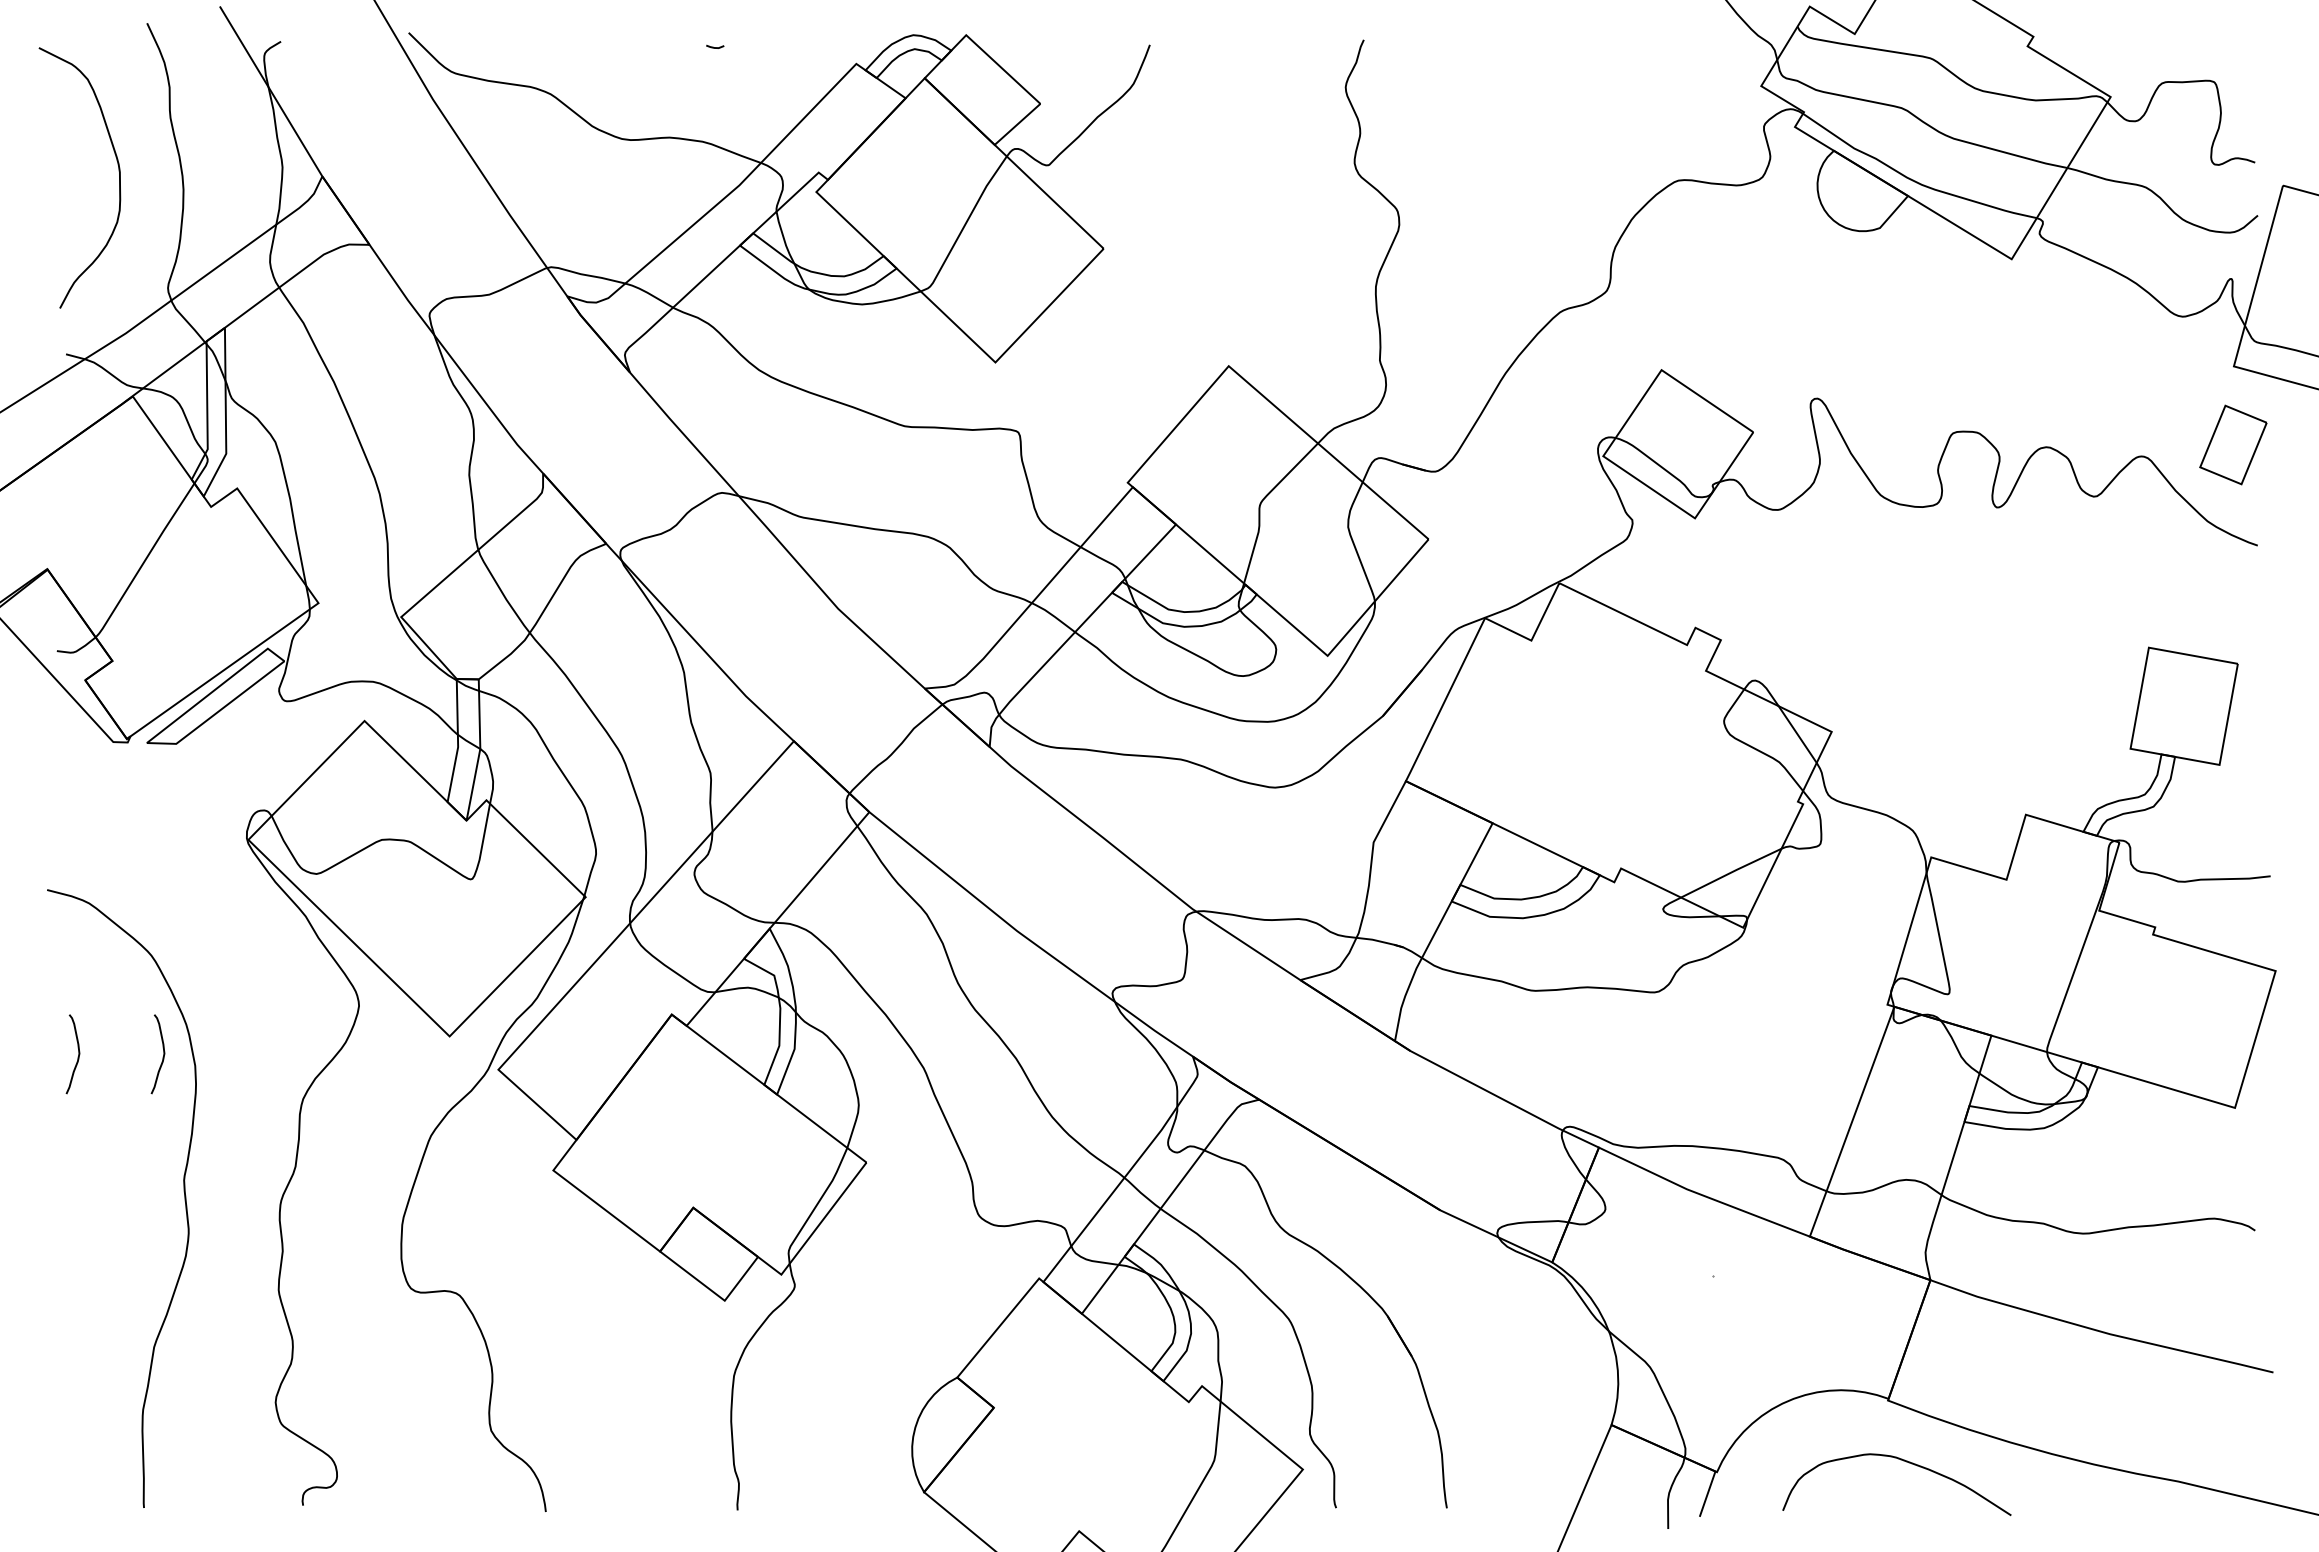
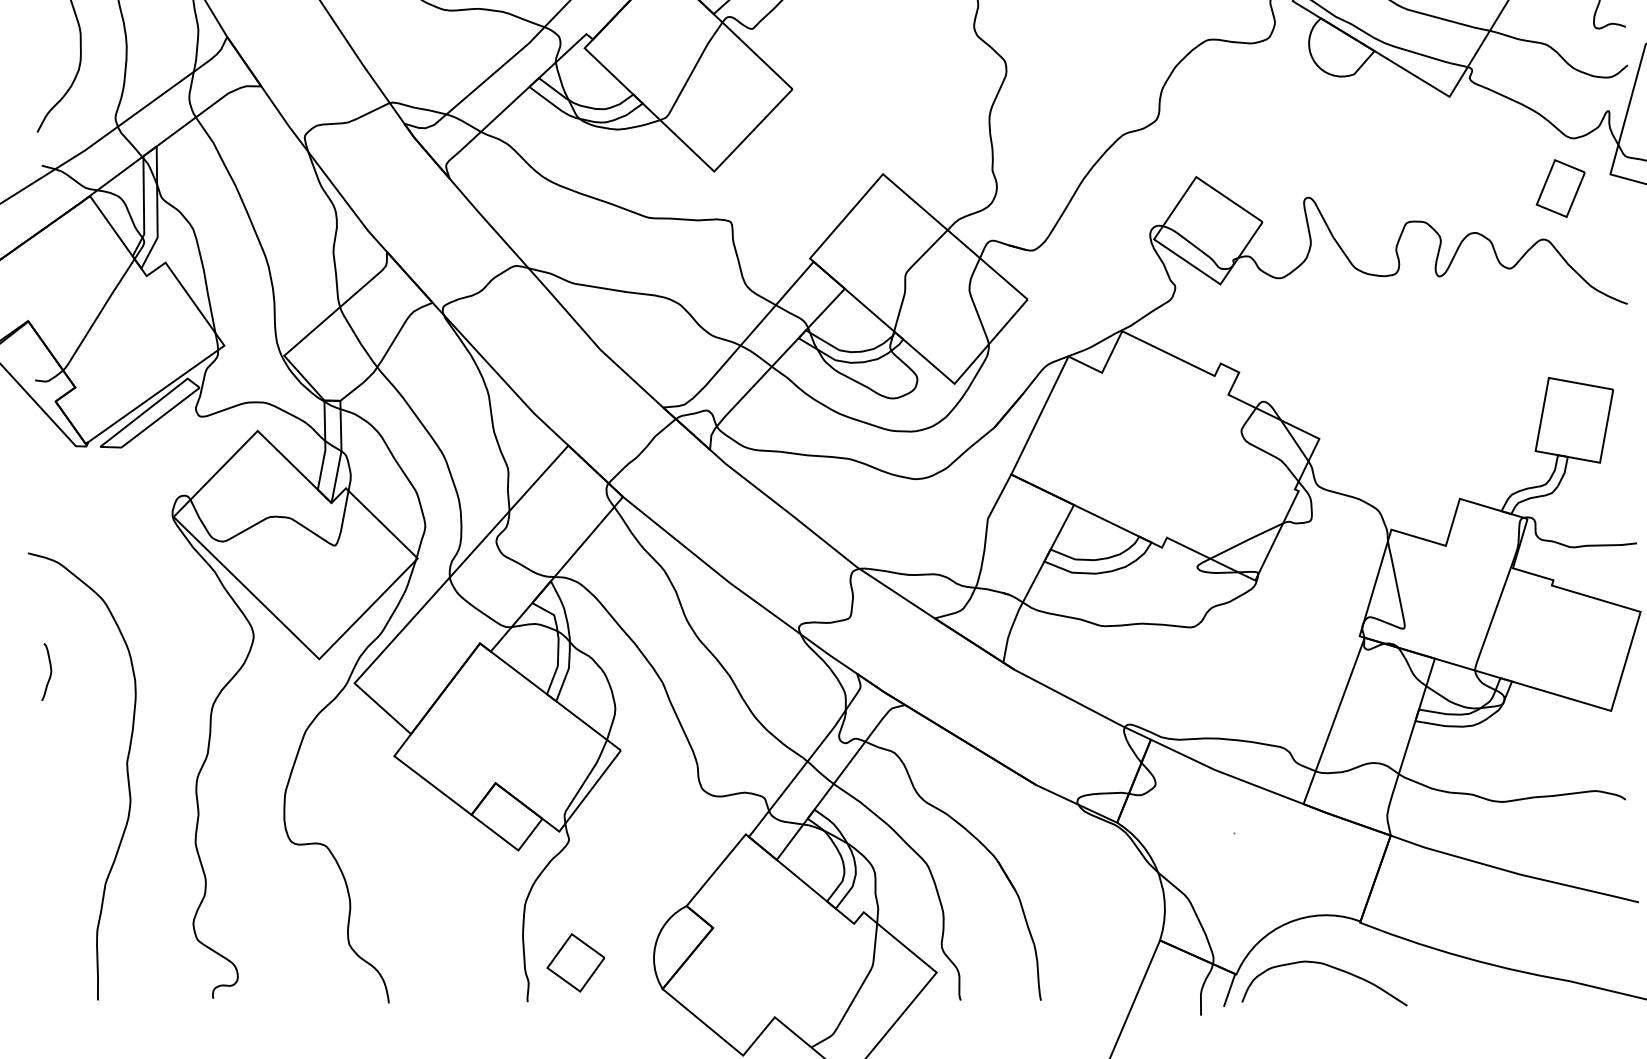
part: (2233, 444) -> (1560, 188), moved
curve: (162, 1057) -> (111, 674), removed
part: (803, 1455) -> (575, 962), added
curve: (1903, 1461) -> (1329, 966), moved

